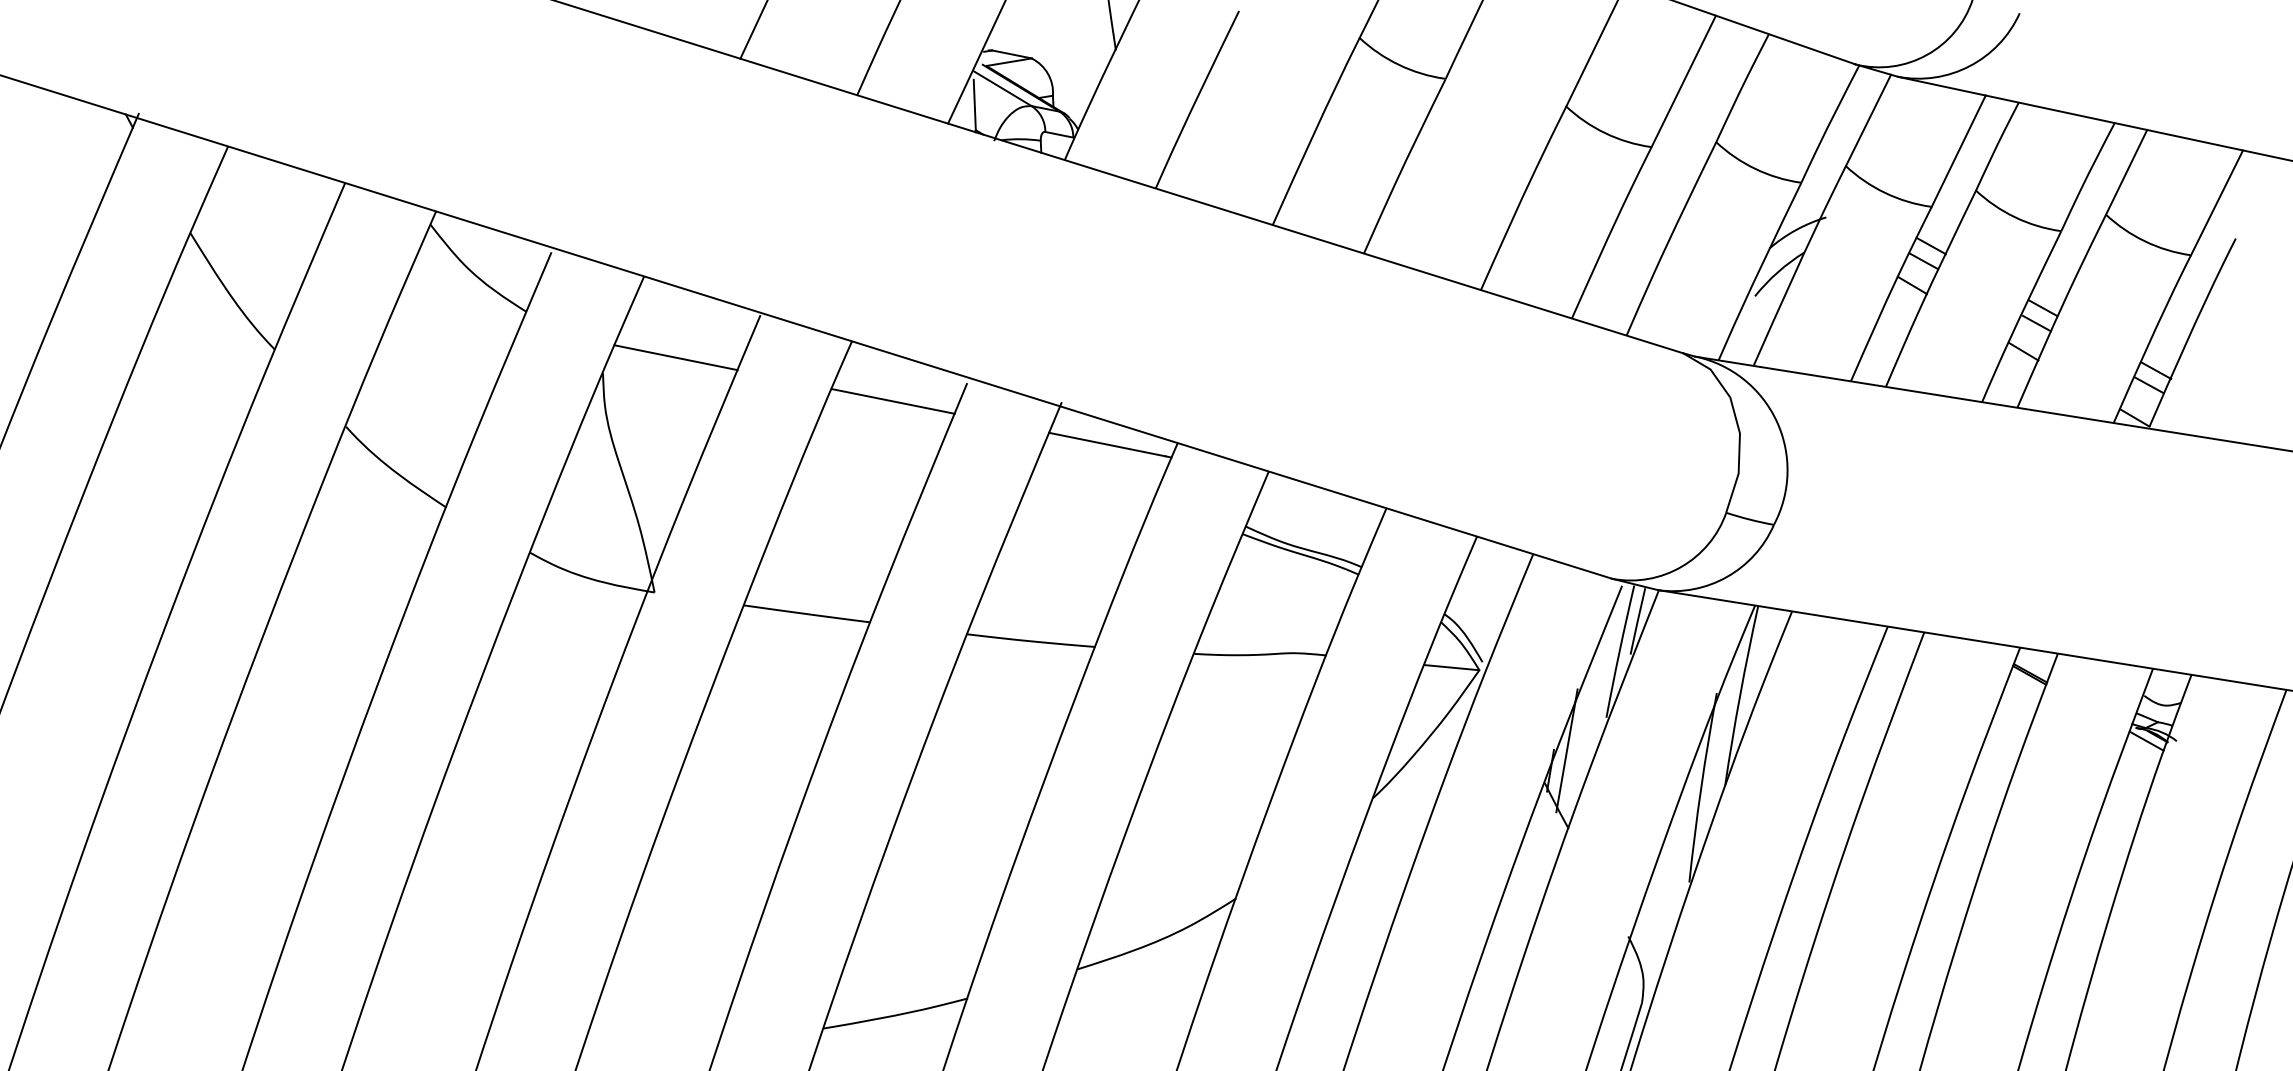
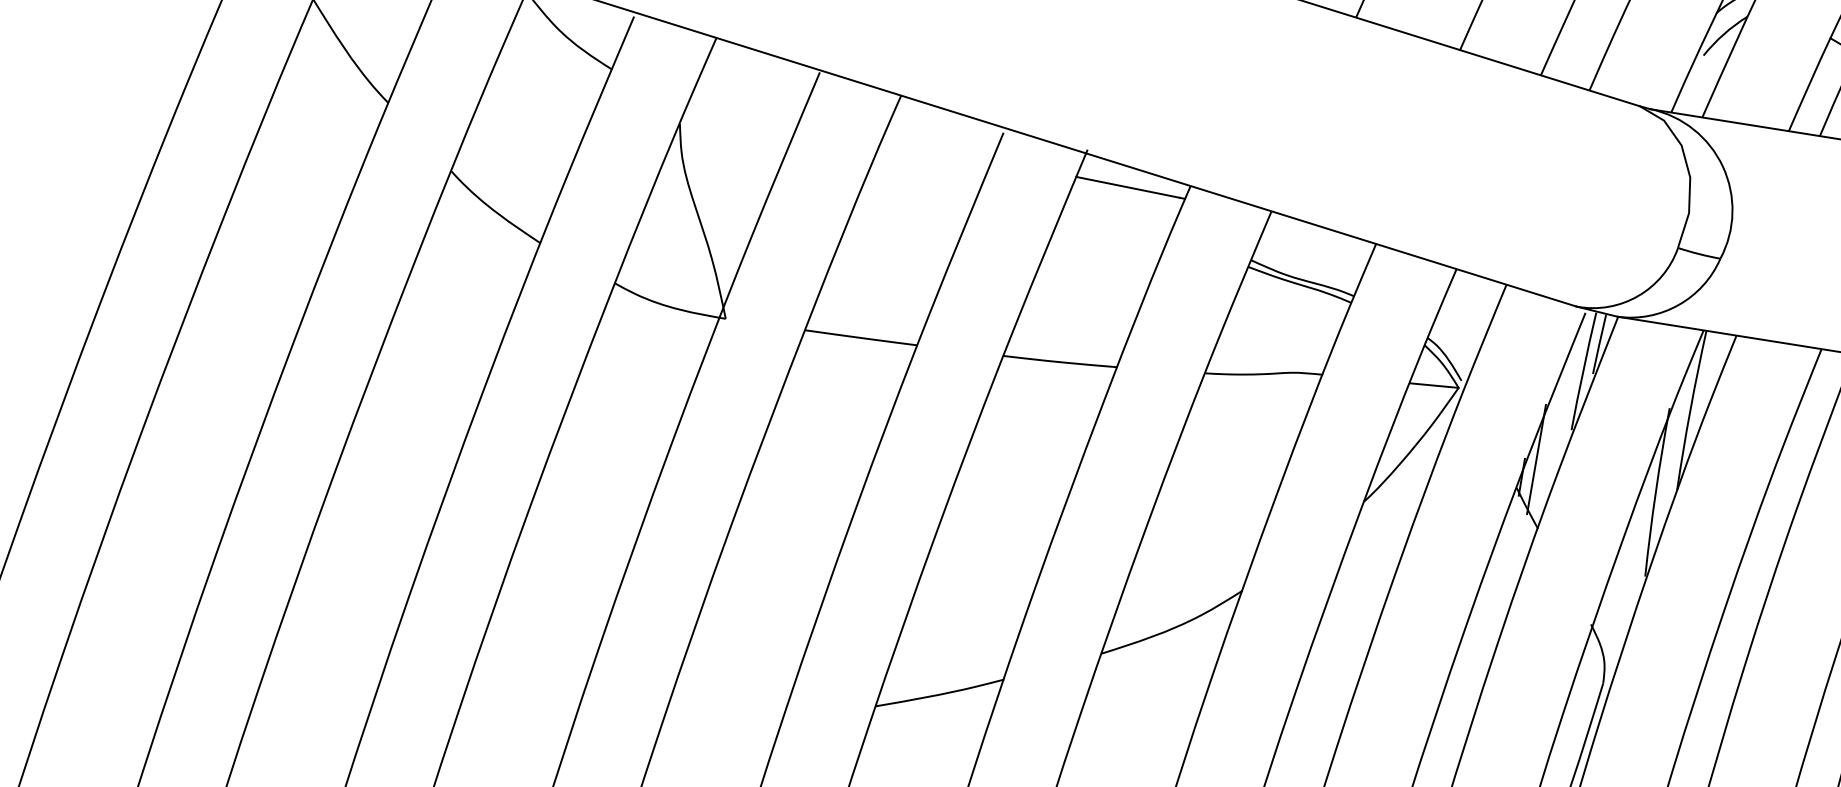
line: (675, 357) -> (744, 109), removed
line: (892, 401) -> (937, 149), removed

